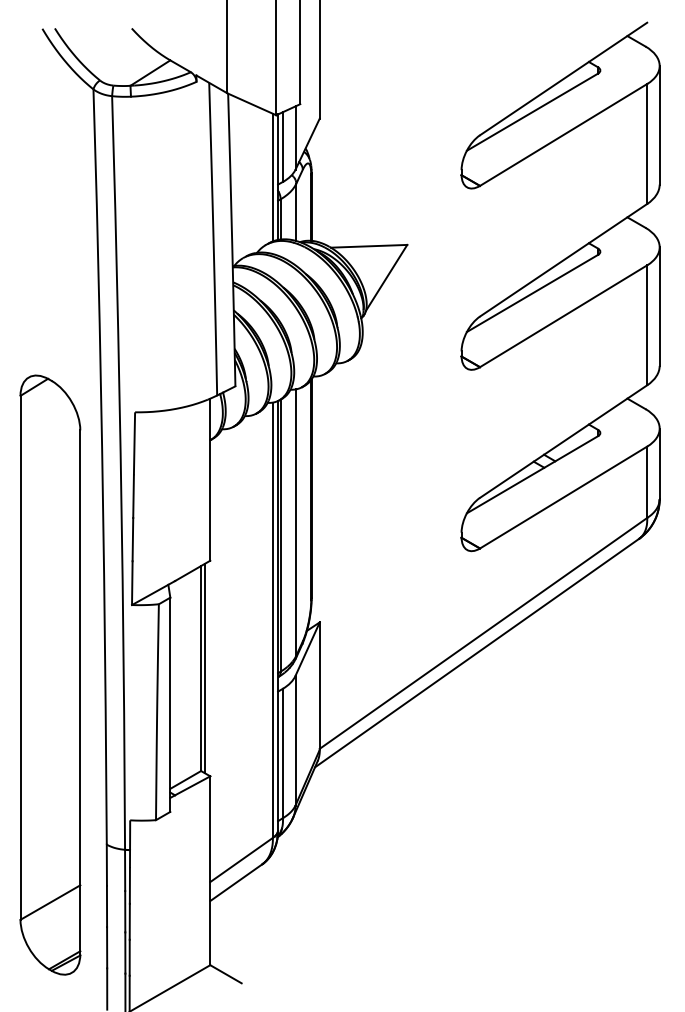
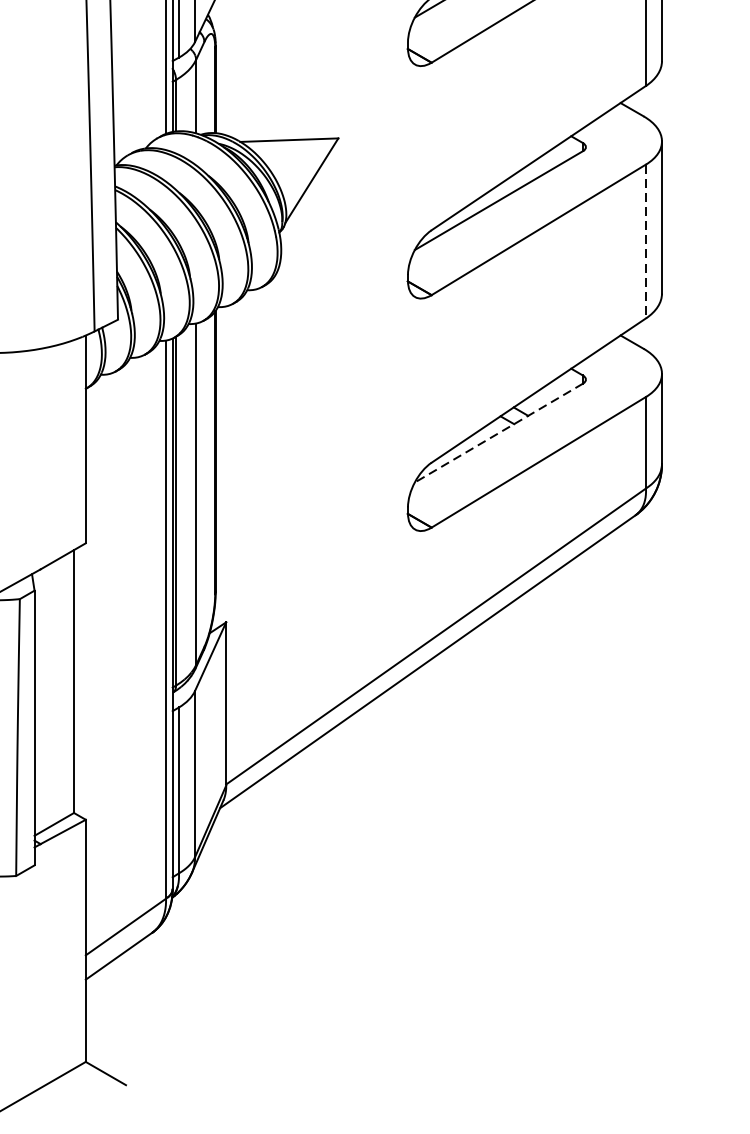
line: (647, 325) -> (646, 241), solid -> dashed
line: (532, 474) -> (498, 432), solid -> dashed
line: (204, 668) -> (78, 681), removed

